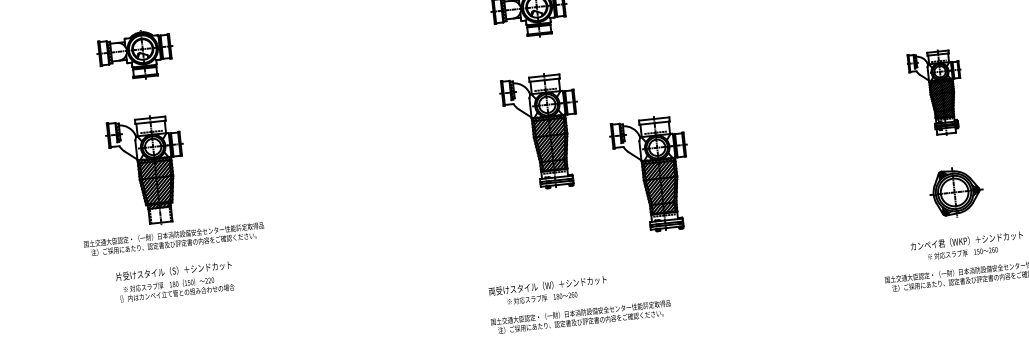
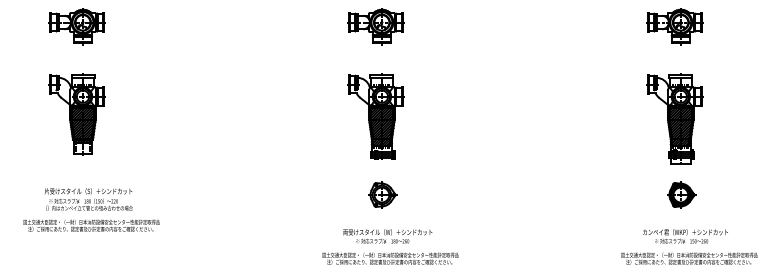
part: (936, 92) -> (674, 118), size x1.43
part: (651, 174) -> (454, 157), removed
part: (956, 191) -> (681, 194), size x0.71
part: (561, 233) -> (382, 194), added
text: (174, 239) -> (91, 225), moved
text: (547, 291) -> (387, 236), moved

